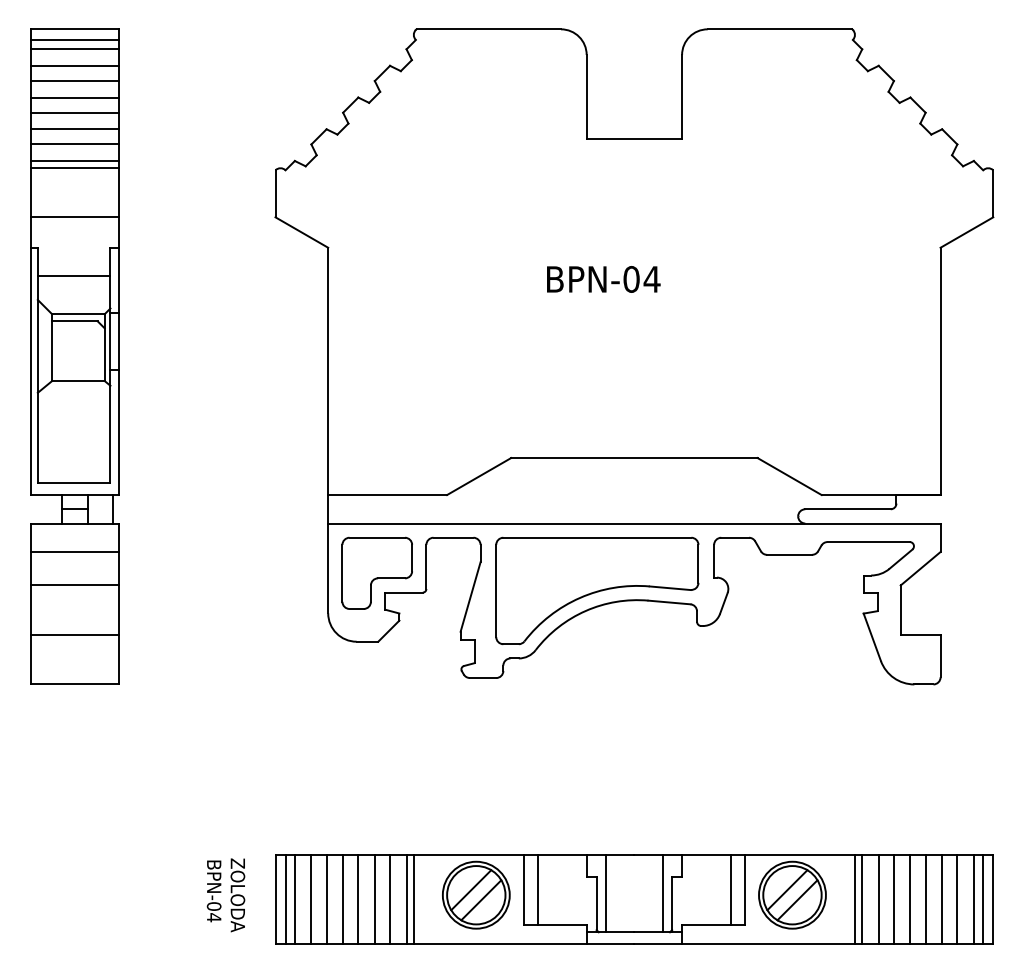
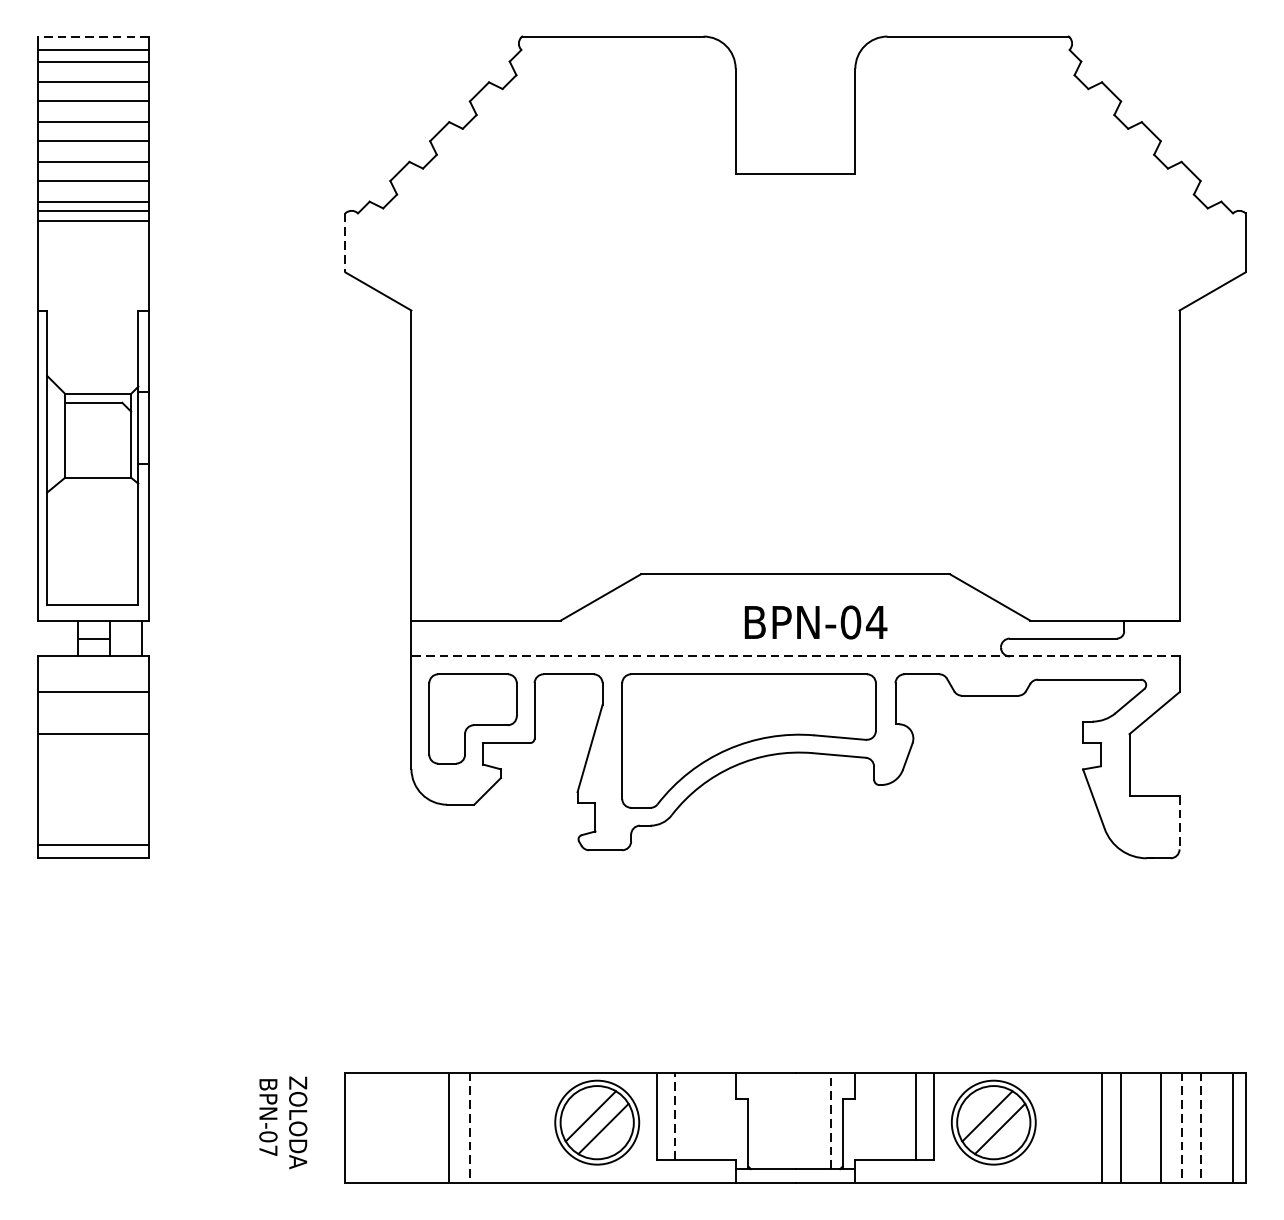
line: (74, 29) -> (93, 36), solid -> dashed
line: (275, 194) -> (345, 243), solid -> dashed
line: (74, 217) -> (93, 221), moved
line: (73, 276) -> (91, 346), removed
text: (603, 279) -> (815, 622), moved
line: (633, 523) -> (794, 656), solid -> dashed
line: (74, 634) -> (93, 844), moved
line: (940, 656) -> (1179, 823), solid -> dashed
line: (538, 890) -> (675, 1116), solid -> dashed
line: (605, 893) -> (759, 1120), removed
line: (662, 893) -> (830, 1120), solid -> dashed
line: (285, 899) -> (357, 1128), removed
line: (294, 899) -> (369, 1128), removed
line: (311, 899) -> (390, 1128), removed
line: (326, 899) -> (409, 1128), removed
line: (343, 899) -> (430, 1128), removed
line: (390, 899) -> (489, 1128), removed
line: (406, 899) -> (509, 1128), removed
line: (413, 899) -> (518, 1128), removed
line: (854, 899) -> (1071, 1128), removed
line: (862, 899) -> (1081, 1128), removed
line: (910, 899) -> (1141, 1128), removed
line: (973, 899) -> (1220, 1128), removed
line: (374, 900) -> (469, 1129), solid -> dashed
line: (942, 900) -> (1181, 1129), solid -> dashed
line: (957, 900) -> (1200, 1129), solid -> dashed
text: (214, 917) -> (268, 1150), BPN-04 -> BPN-07

